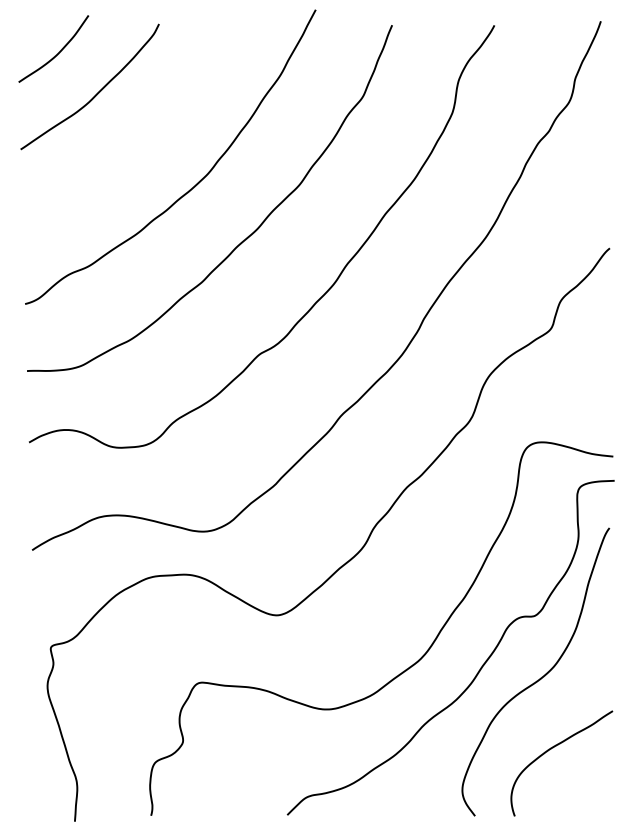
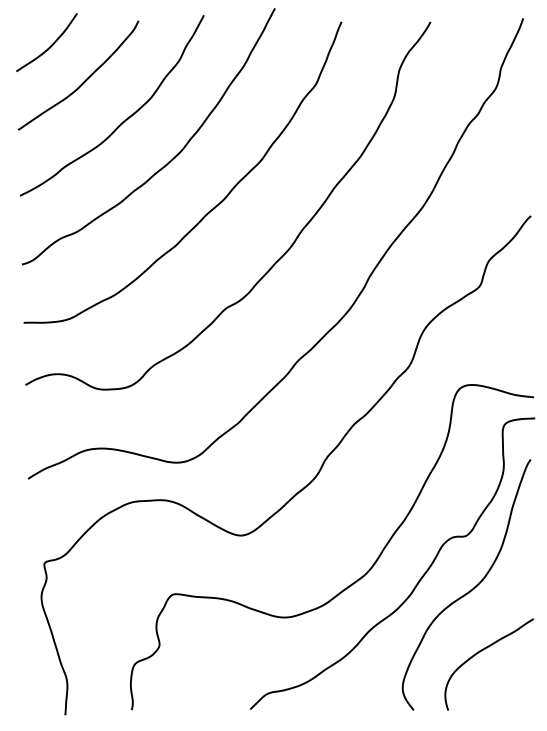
curve: (140, 139) -> (122, 121), added

